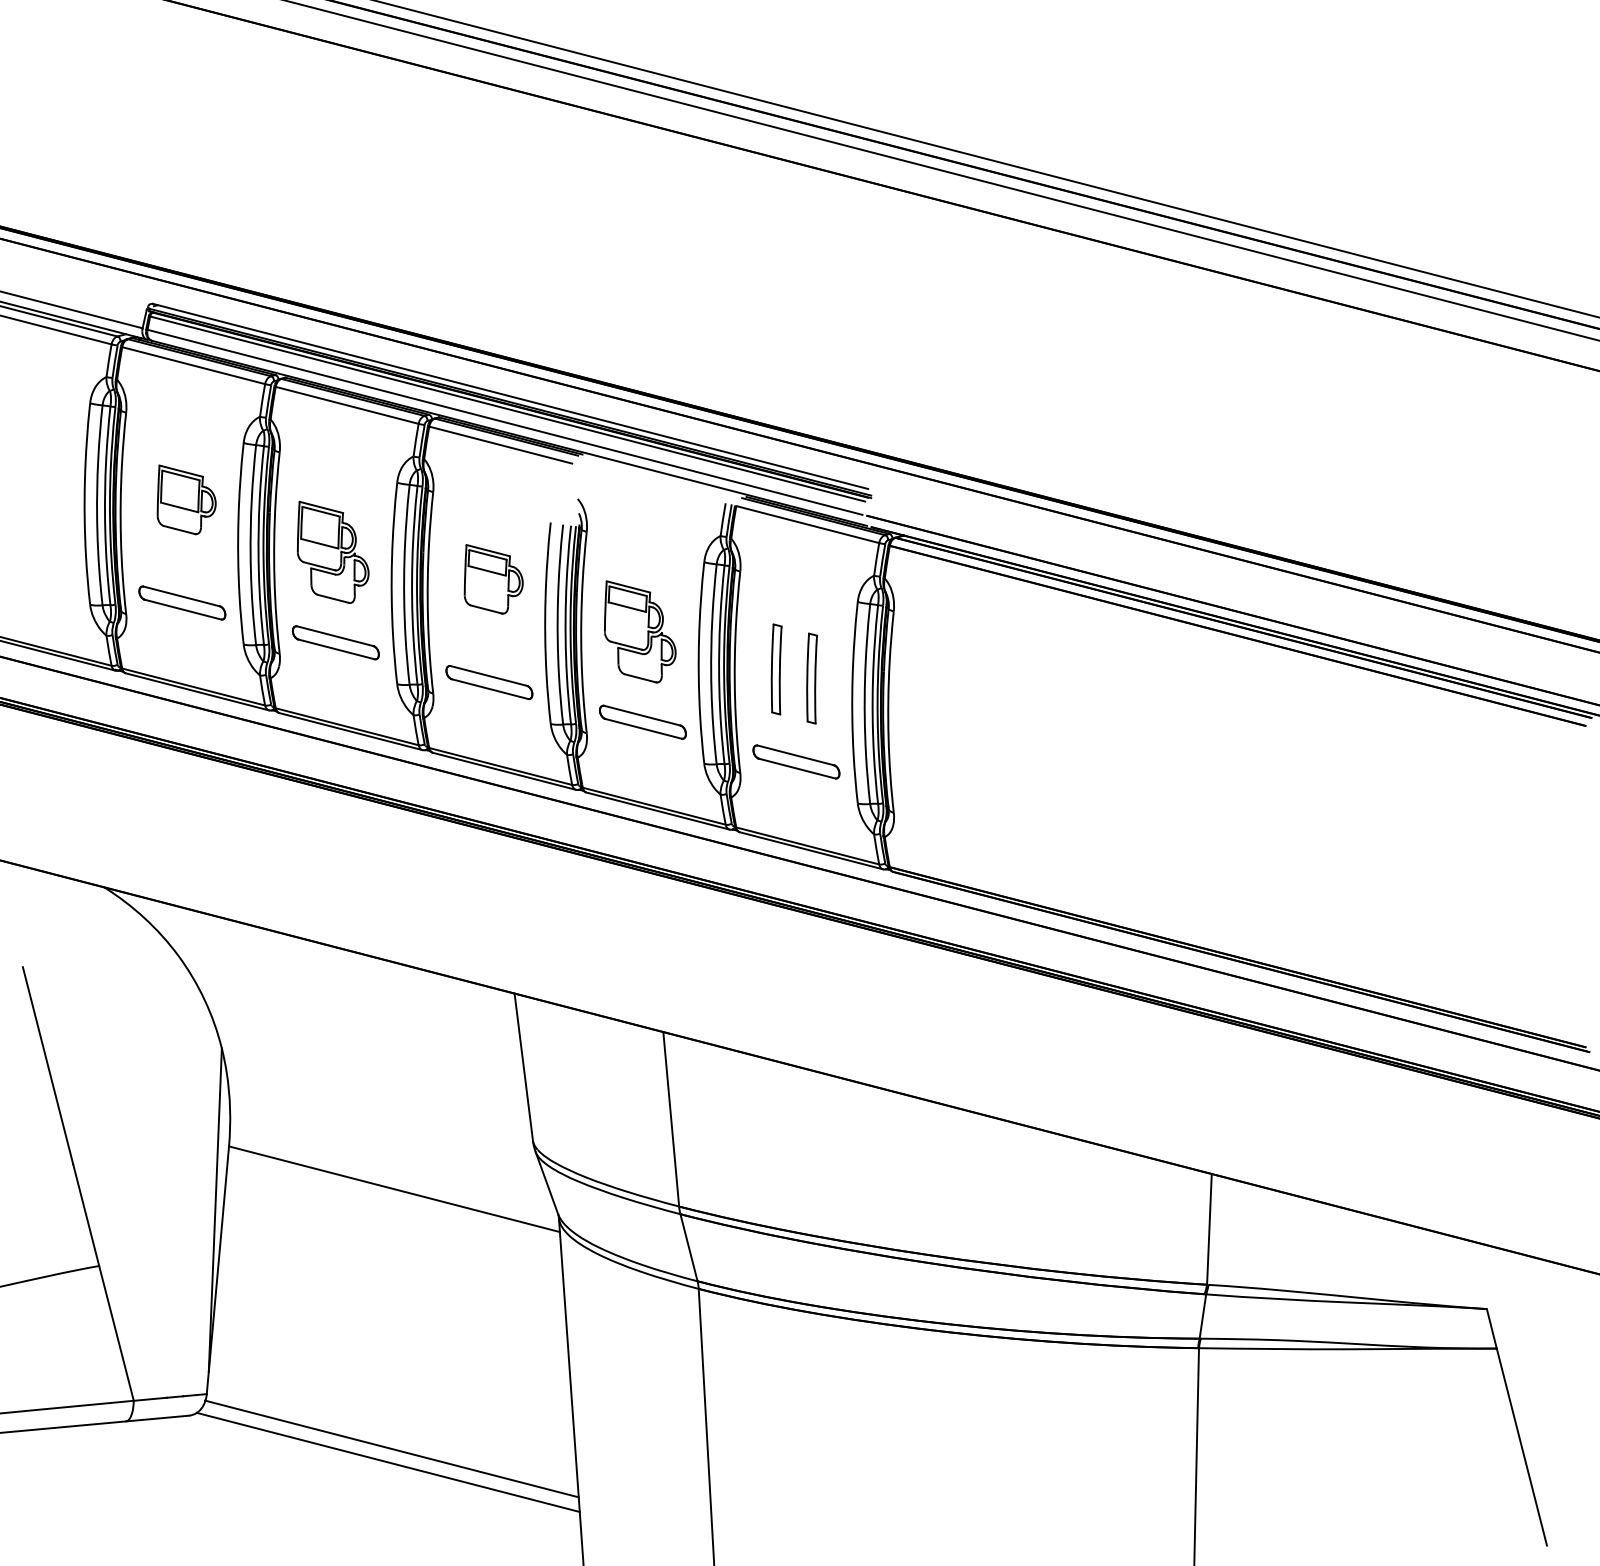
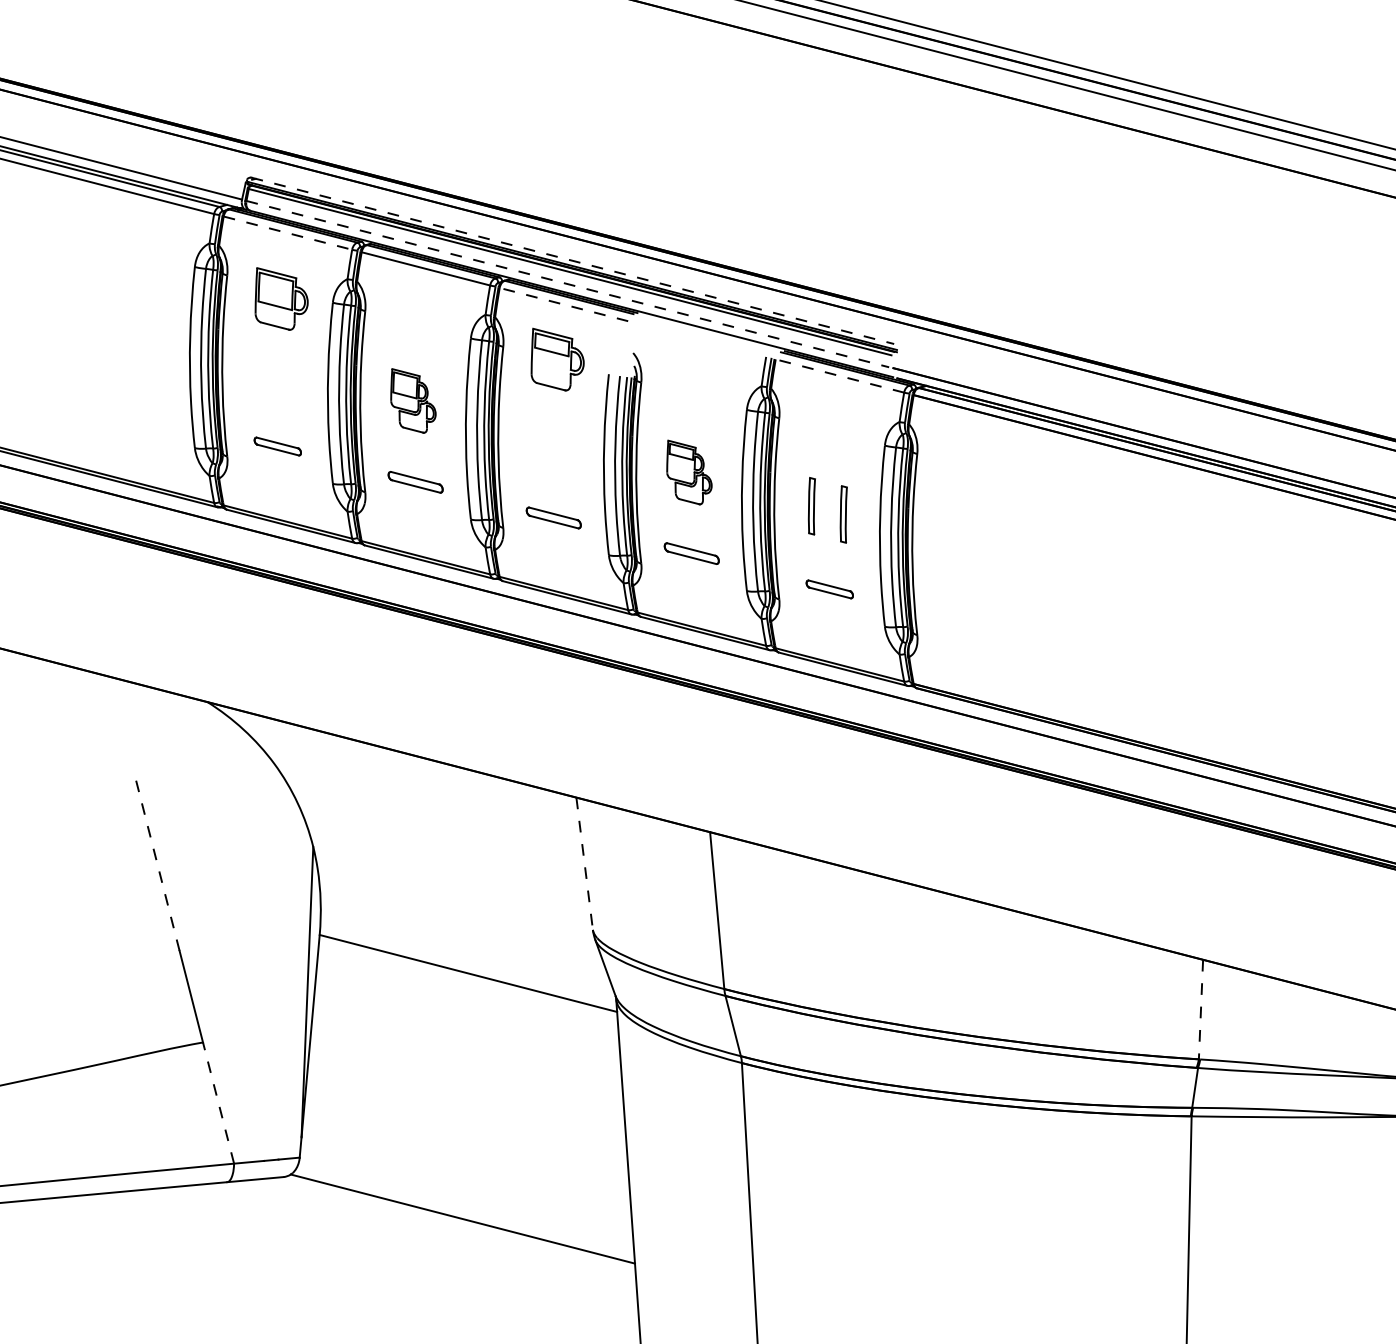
line: (193, 365) -> (287, 233), solid -> dashed
line: (511, 396) -> (573, 260), solid -> dashed
line: (505, 422) -> (568, 284), solid -> dashed
line: (500, 445) -> (563, 304), solid -> dashed
part: (186, 499) -> (281, 298), moved
line: (807, 524) -> (839, 375), solid -> dashed
part: (333, 551) -> (413, 400), size x0.7
part: (493, 579) -> (557, 359), moved
part: (182, 602) -> (277, 446), size x0.6
part: (640, 631) -> (689, 472), size x0.7
part: (335, 642) -> (415, 482), size x0.7
part: (776, 669) -> (811, 506), size x0.7
part: (811, 678) -> (843, 514), size x0.7
part: (489, 682) -> (553, 517), size x0.7
part: (642, 721) -> (691, 553), size x0.7
part: (796, 761) -> (829, 588), size x0.6
line: (48, 1065) -> (157, 862), solid -> dashed
line: (523, 1067) -> (584, 864), solid -> dashed
line: (1209, 1229) -> (1201, 1009), solid -> dashed
line: (116, 1333) -> (218, 1103), solid -> dashed
line: (391, 1448) -> (465, 1206), removed

